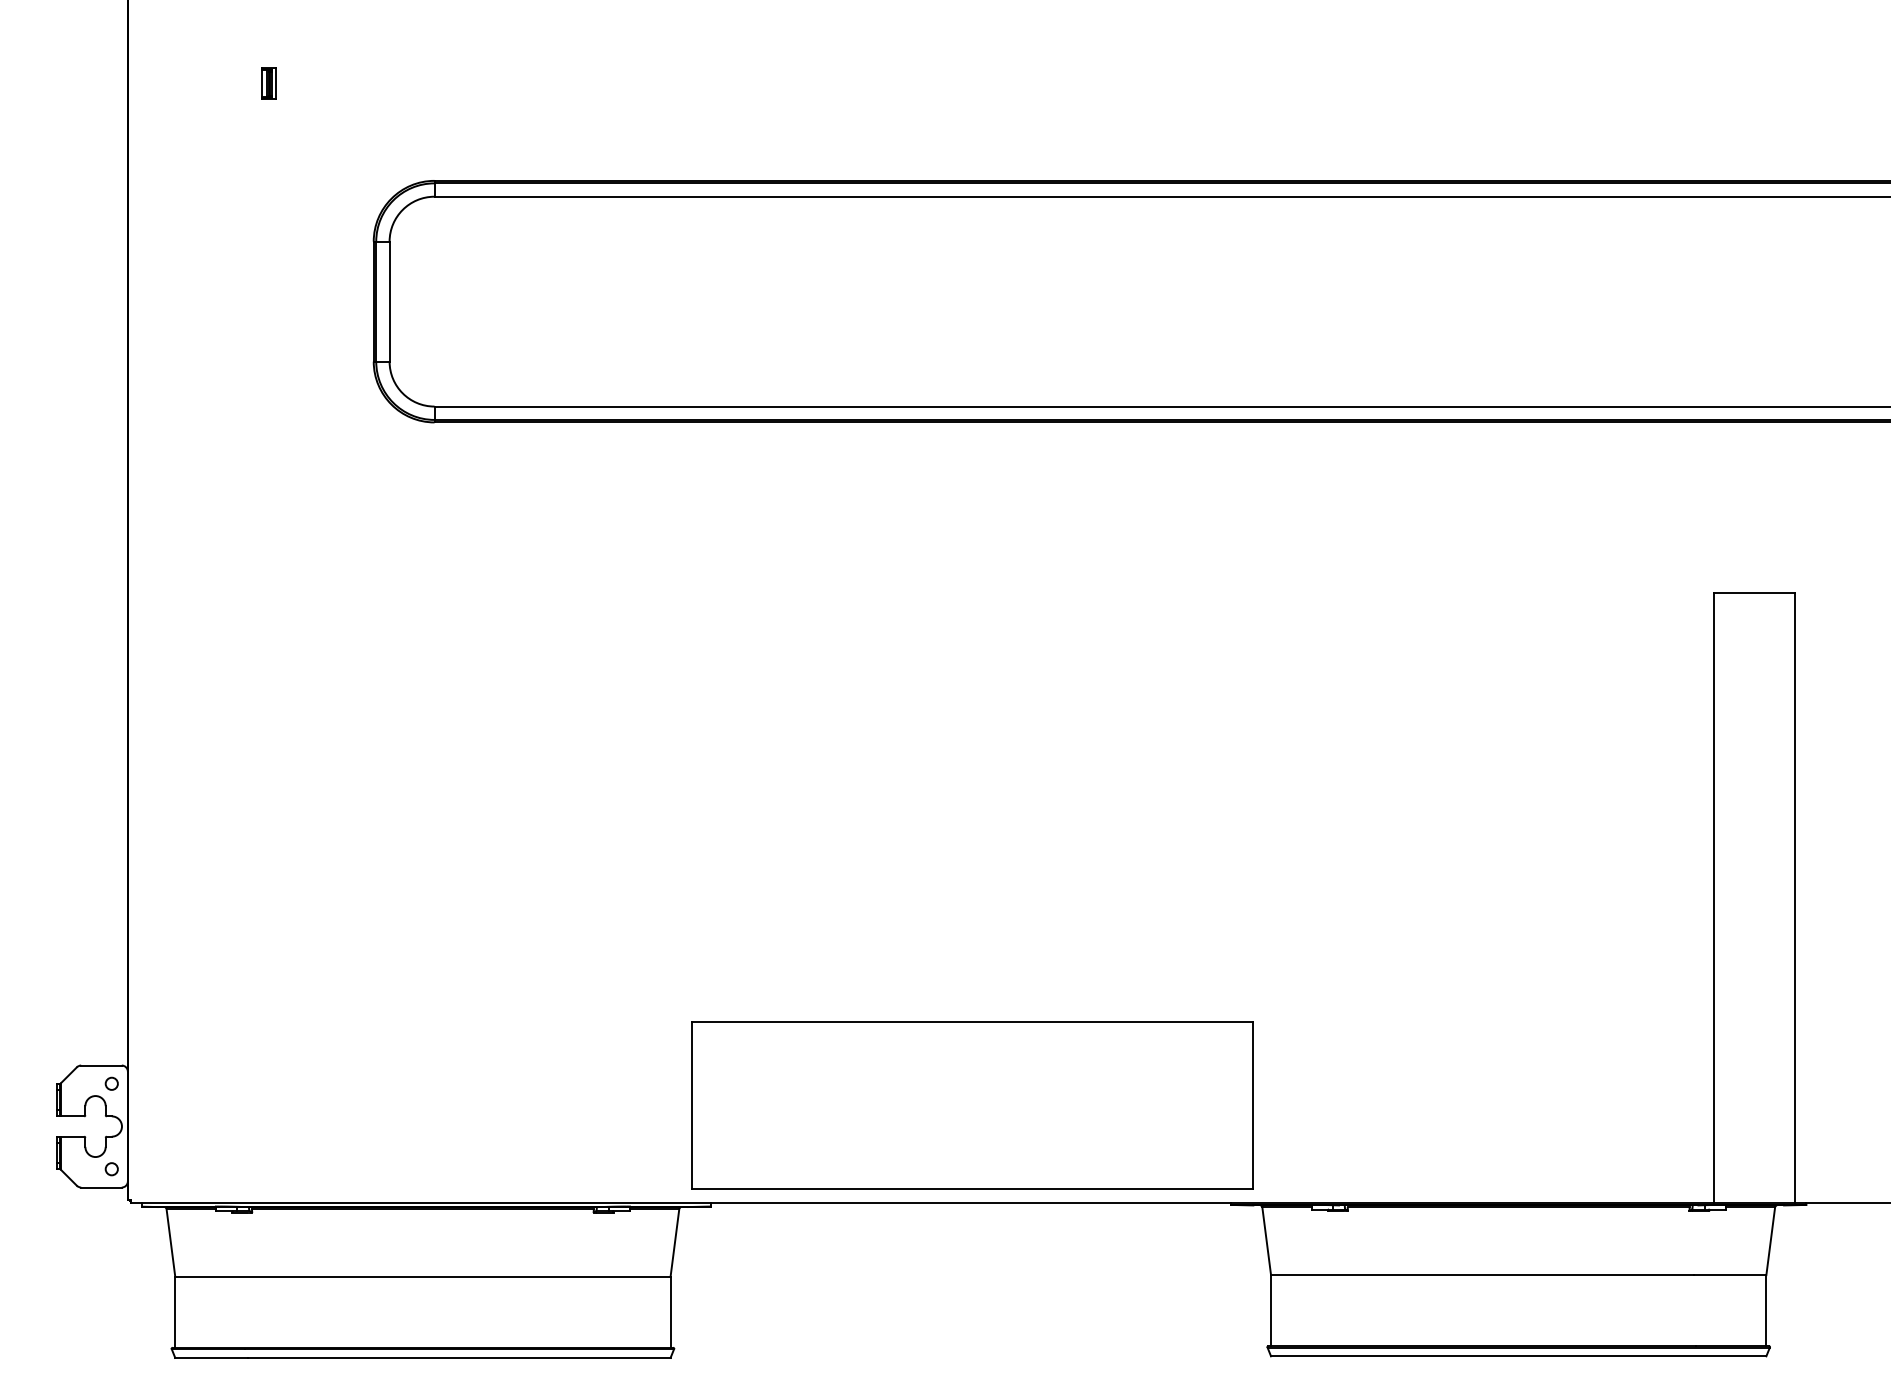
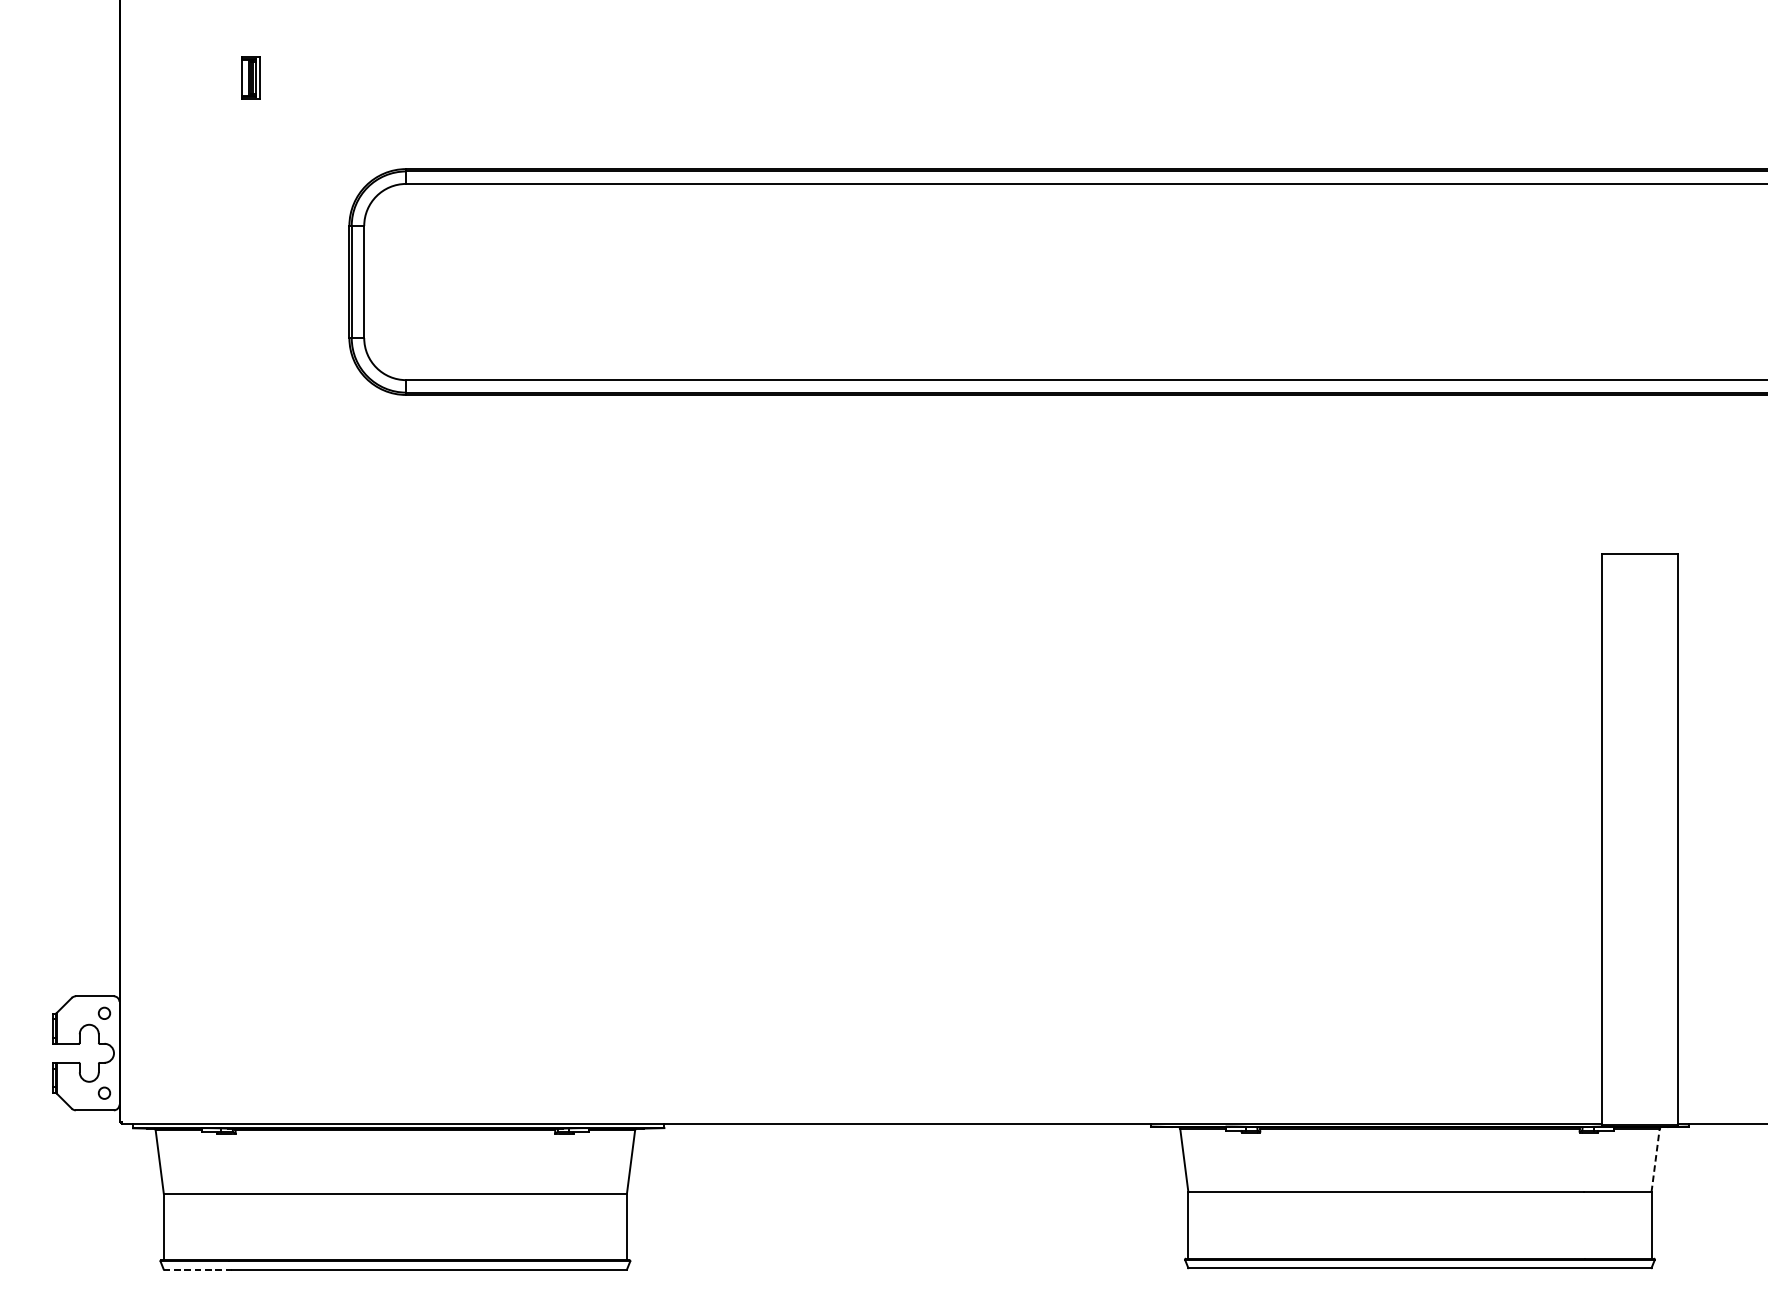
part: (268, 83) -> (251, 78), size x1.4
part: (972, 1105) -> (909, 1033), removed
line: (1770, 1240) -> (1655, 1159), solid -> dashed
line: (212, 1357) -> (198, 1269), solid -> dashed

